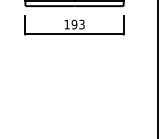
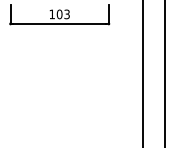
text: (74, 24) -> (59, 14), 193 -> 103

